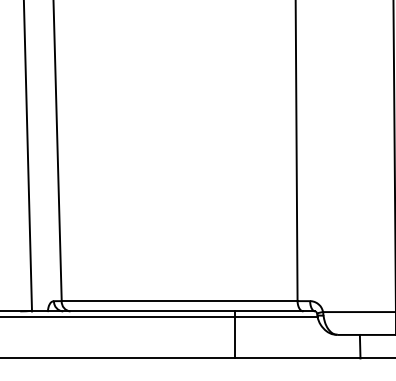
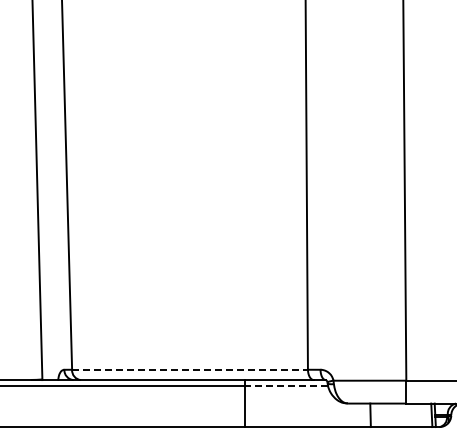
line: (180, 300) -> (190, 369), solid -> dashed
line: (276, 316) -> (286, 385), solid -> dashed

